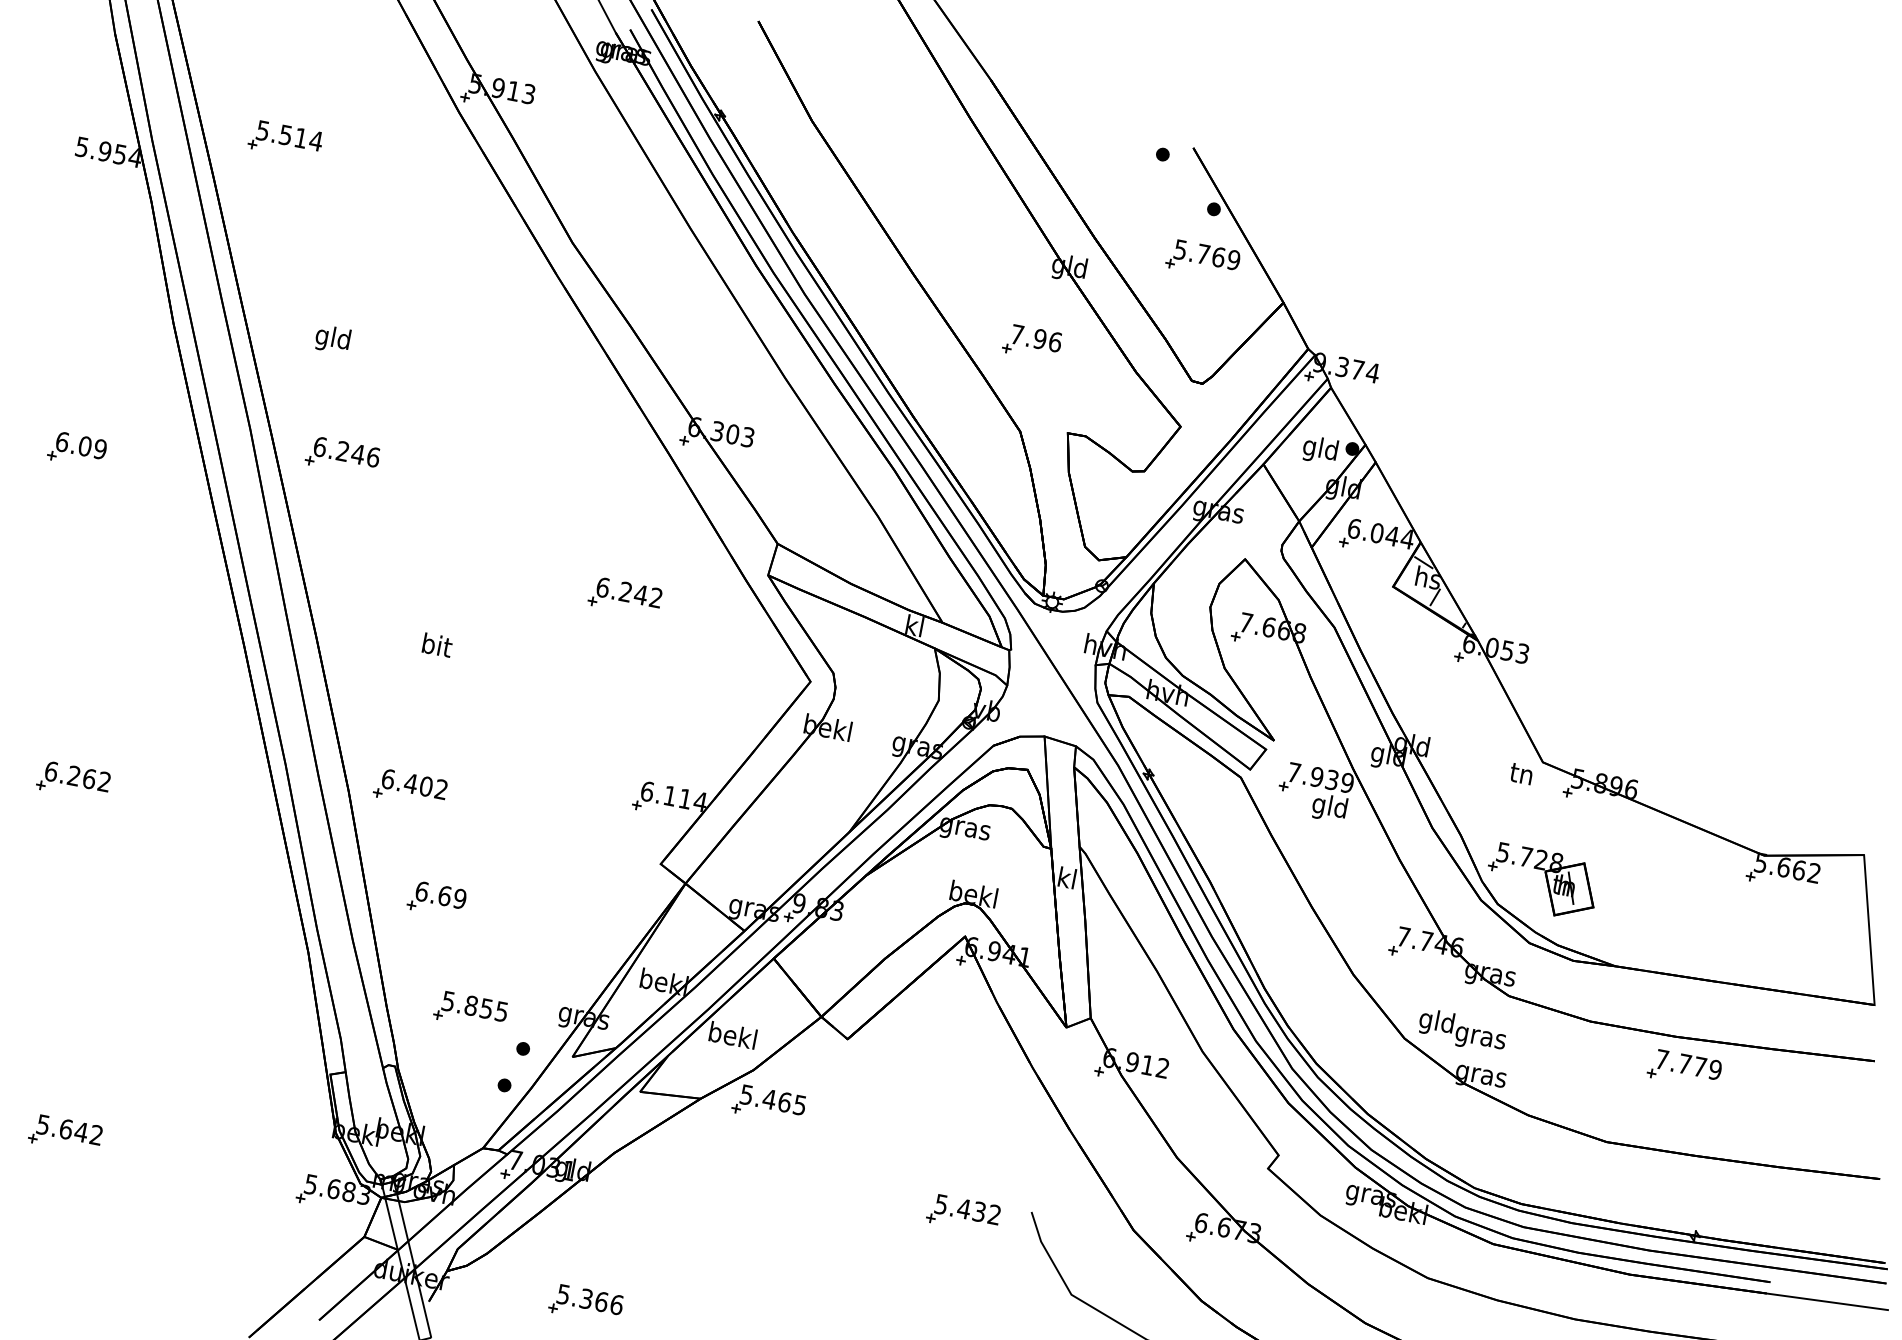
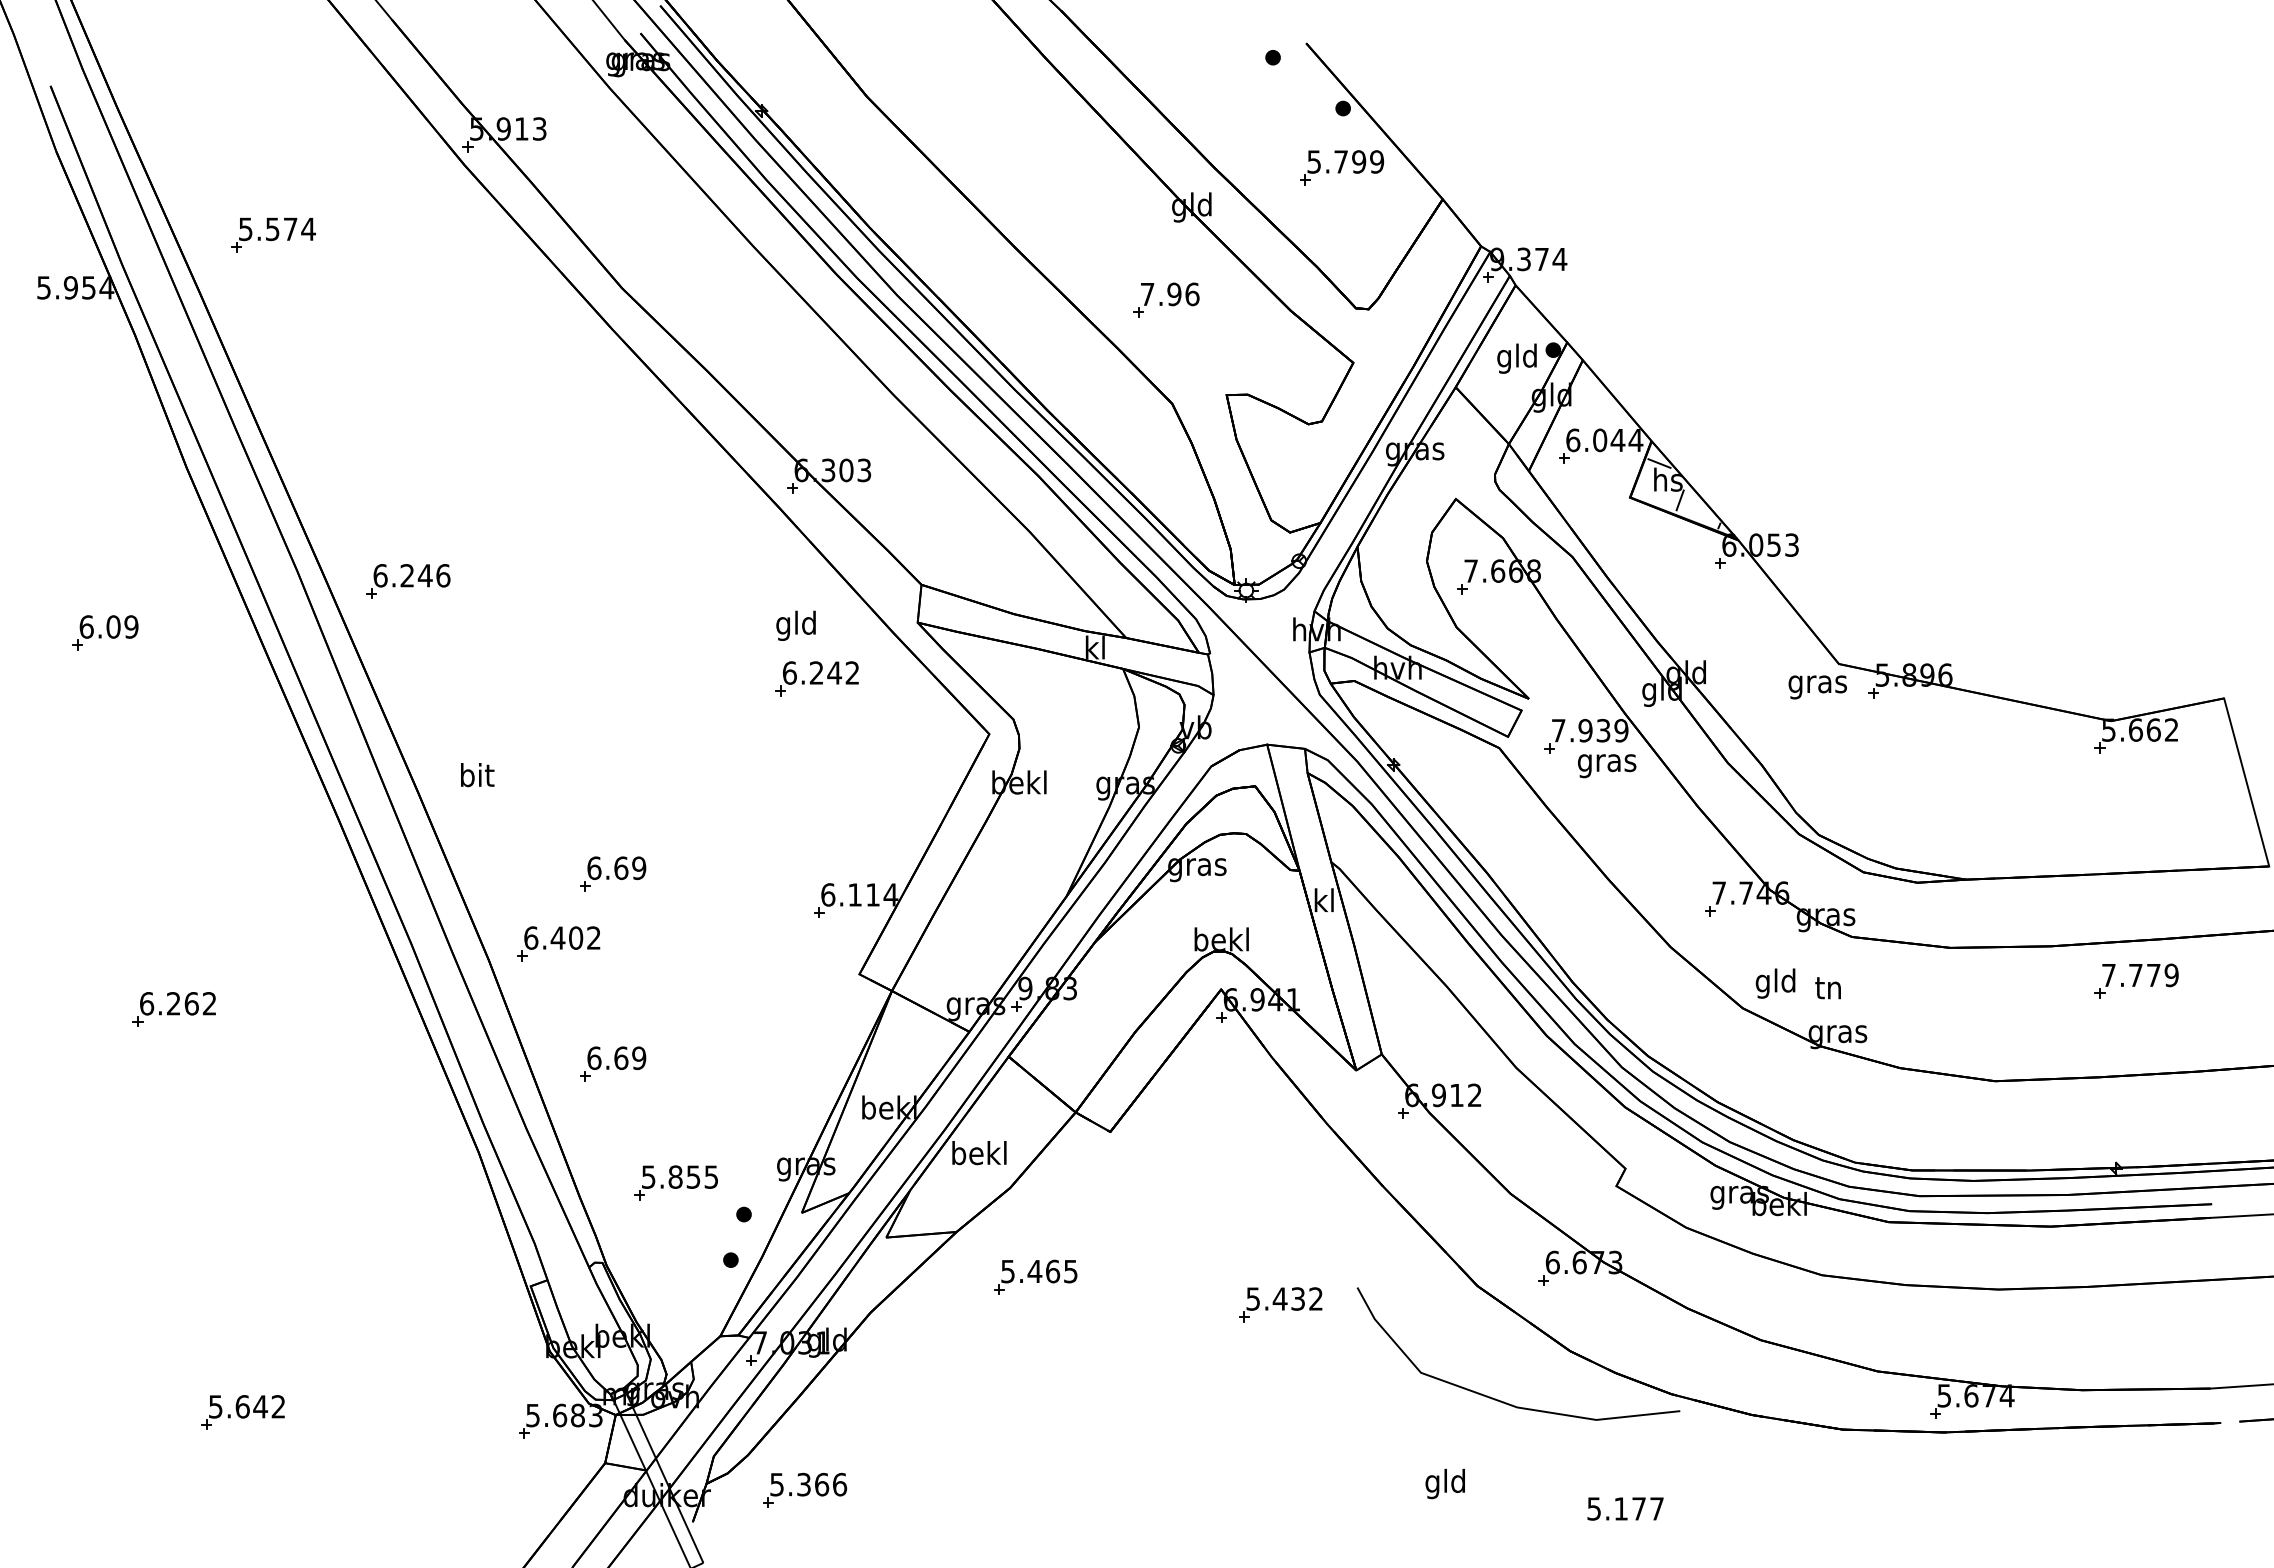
text: (301, 137) -> (290, 228), 5.514 -> 5.574
text: (1219, 256) -> (1359, 161), 5.769 -> 5.799
text: (332, 339) -> (795, 625), moved
part: (624, 596) -> (816, 678), moved
text: (437, 645) -> (477, 775), moved
part: (468, 737) -> (613, 873), added
text: (1521, 777) -> (1817, 685), tn -> gras
text: (1330, 808) -> (1607, 763), gld -> gras
part: (1542, 881) -> (1864, 799), removed
text: (1480, 1038) -> (1828, 991), gras -> tn
part: (1684, 1068) -> (2136, 980), moved
part: (769, 1103) -> (1035, 1276), moved
part: (586, 1303) -> (805, 1489), moved

